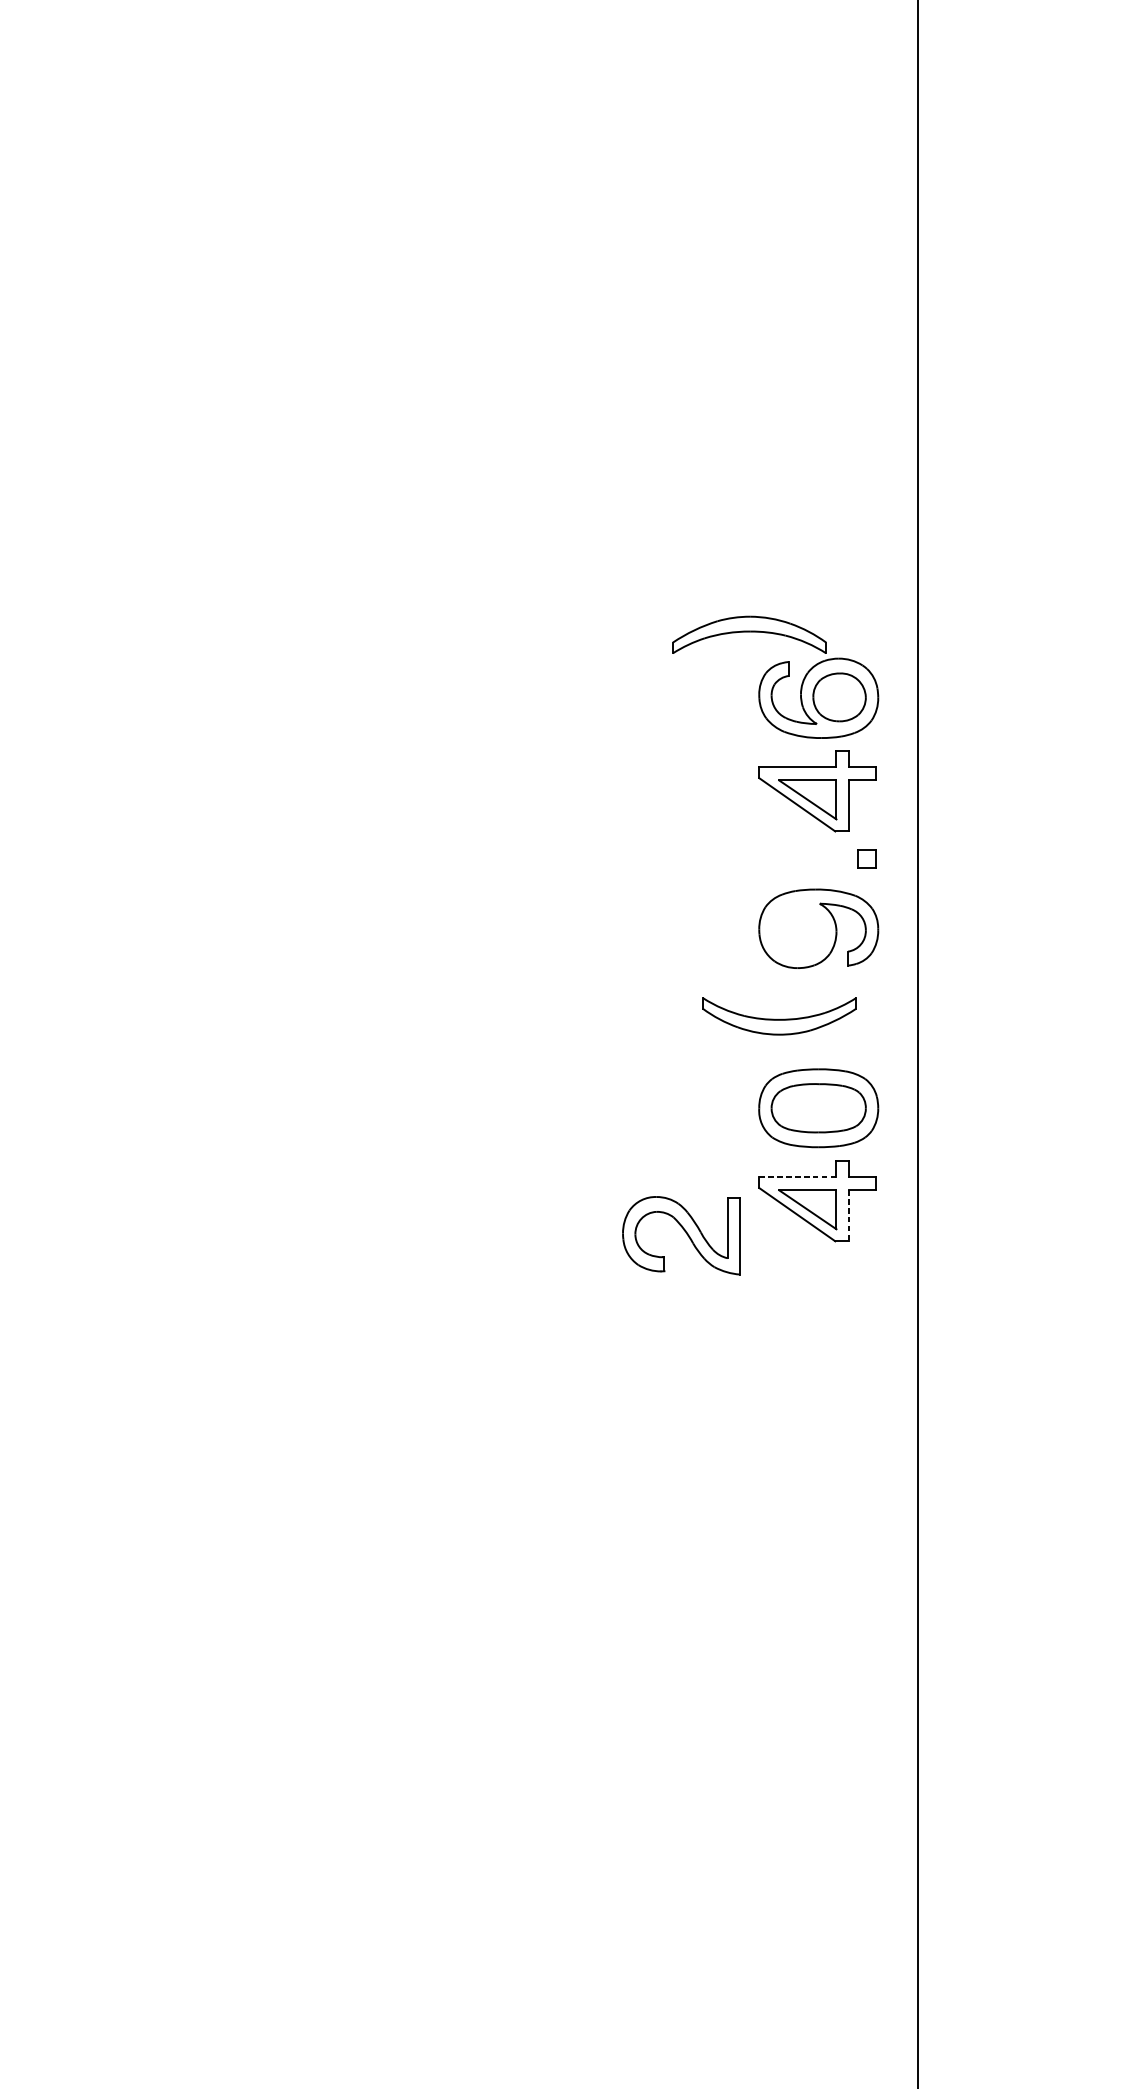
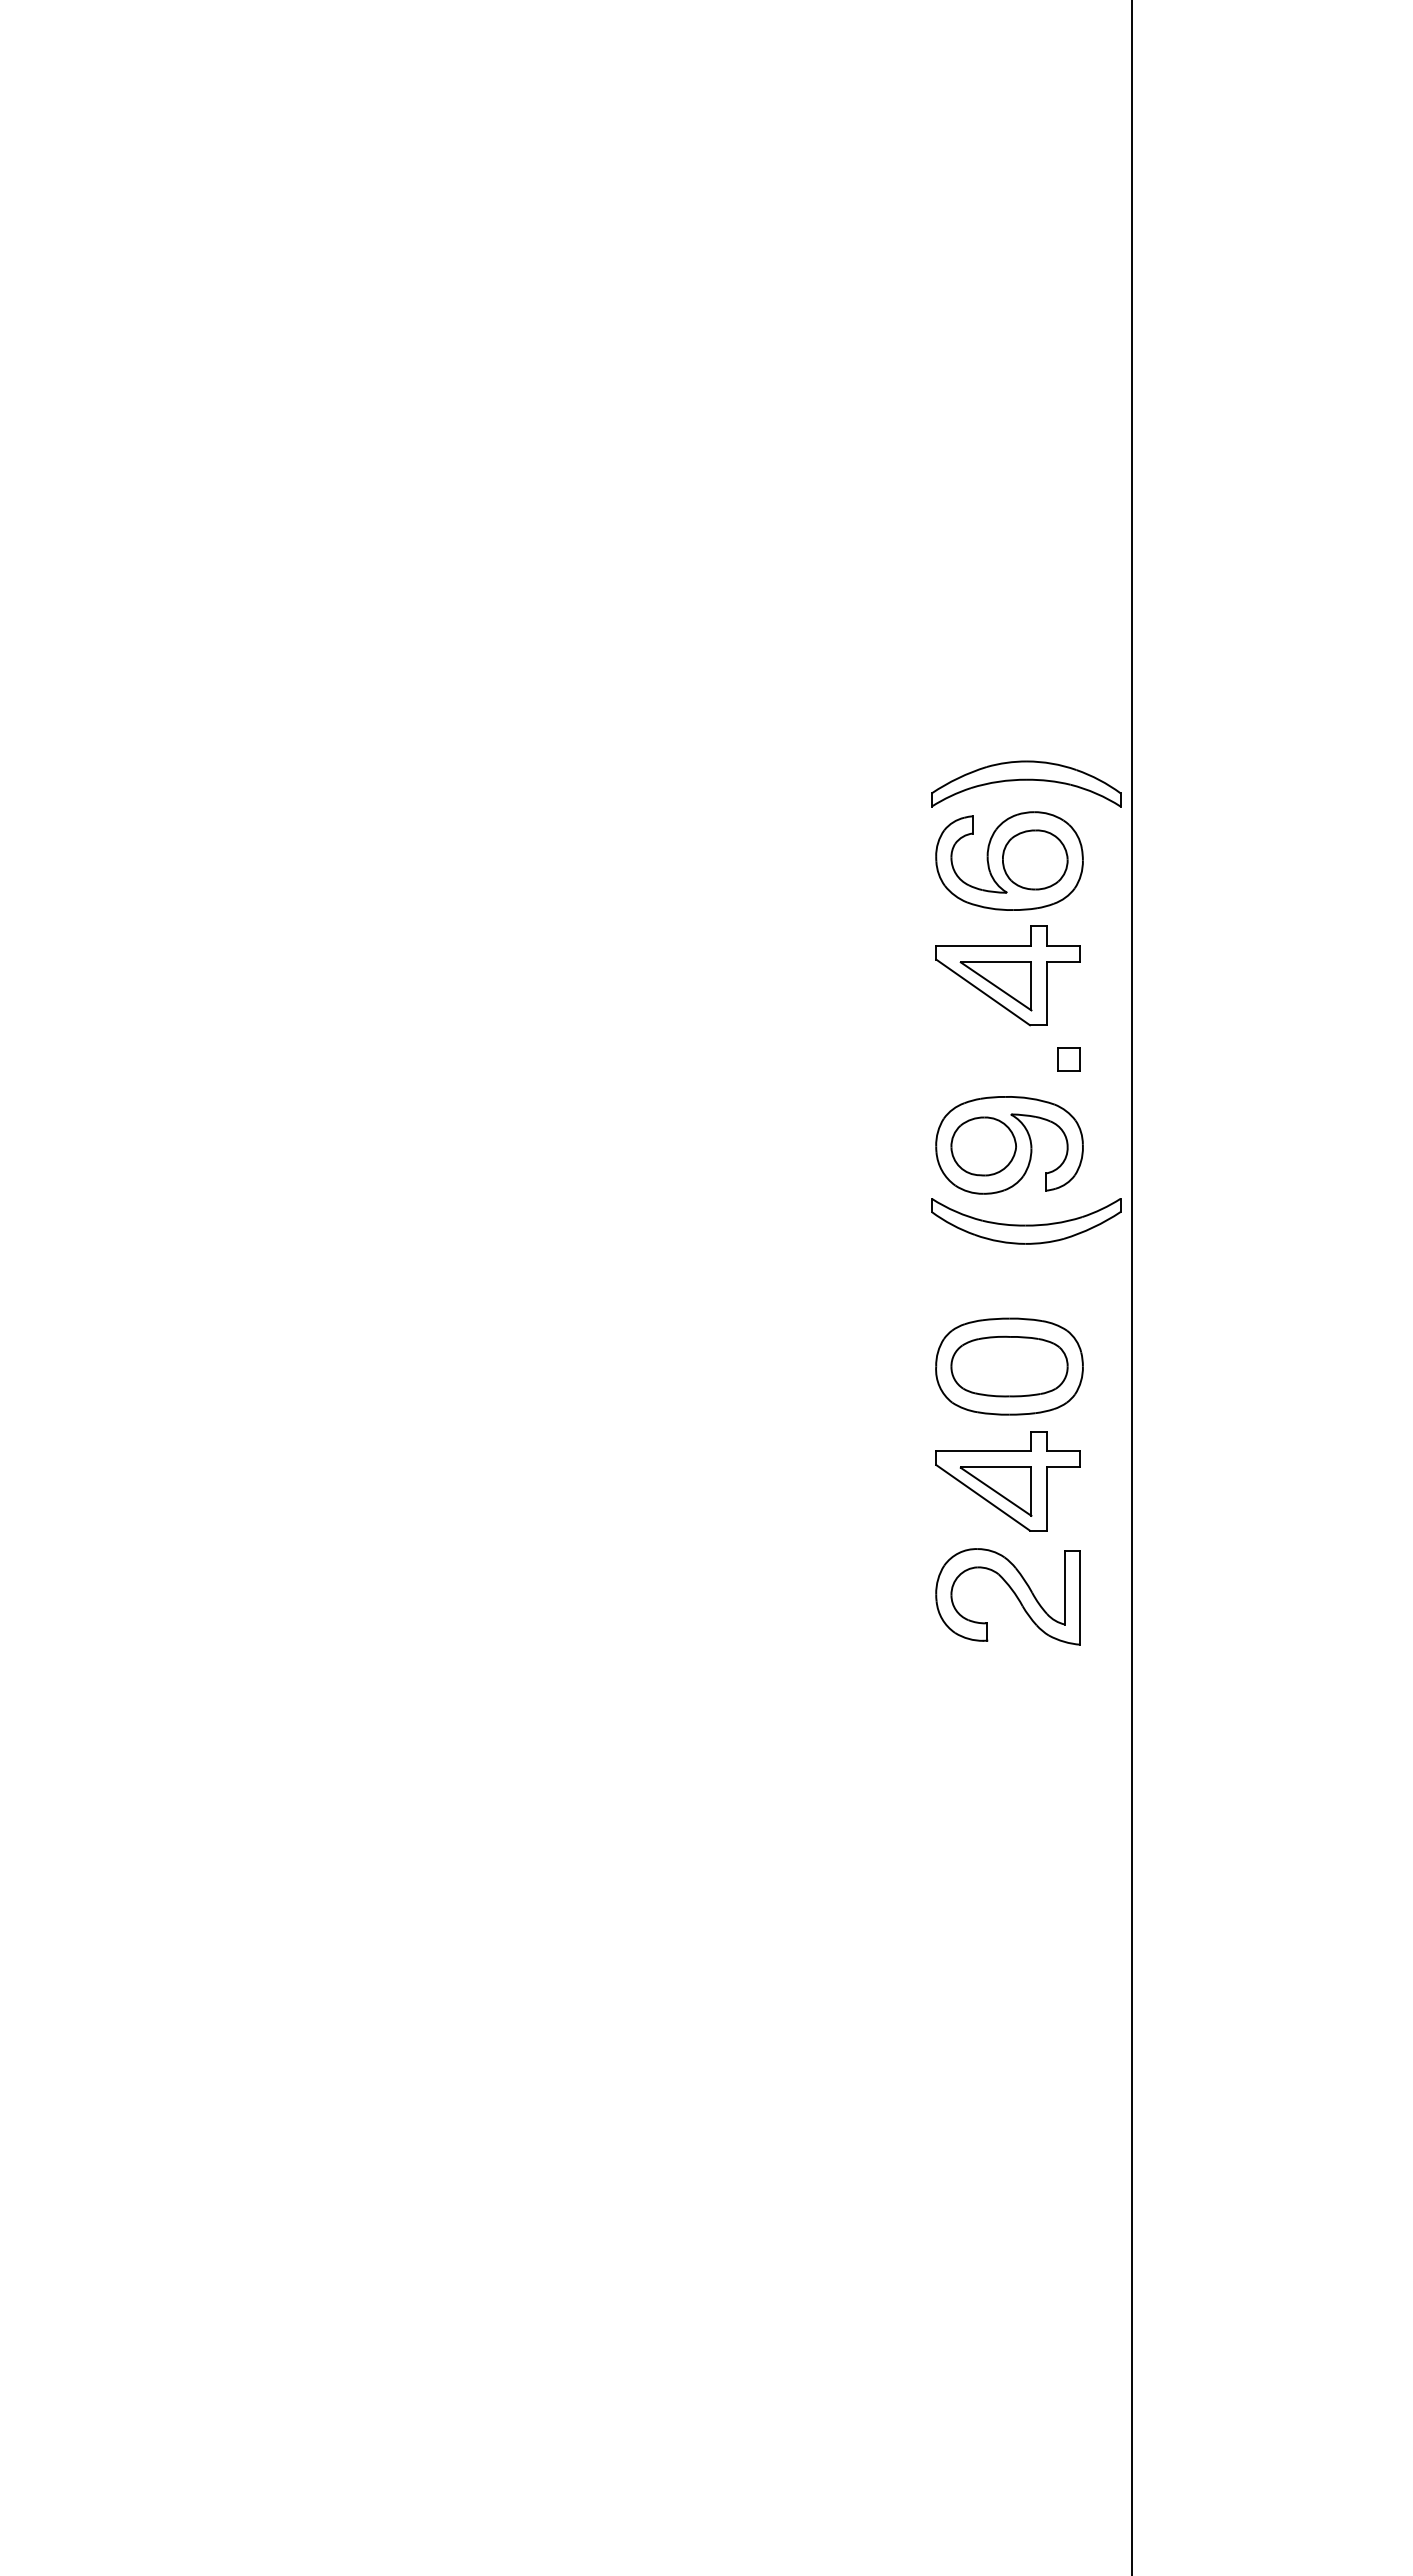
part: (749, 634) -> (1026, 783), moved
part: (797, 929) -> (983, 1146), added
part: (779, 1016) -> (1026, 1221), moved
line: (797, 1177) -> (983, 1451), dashed -> solid
line: (848, 1216) -> (1046, 1499), dashed -> solid
part: (684, 1232) -> (1012, 1592), moved

